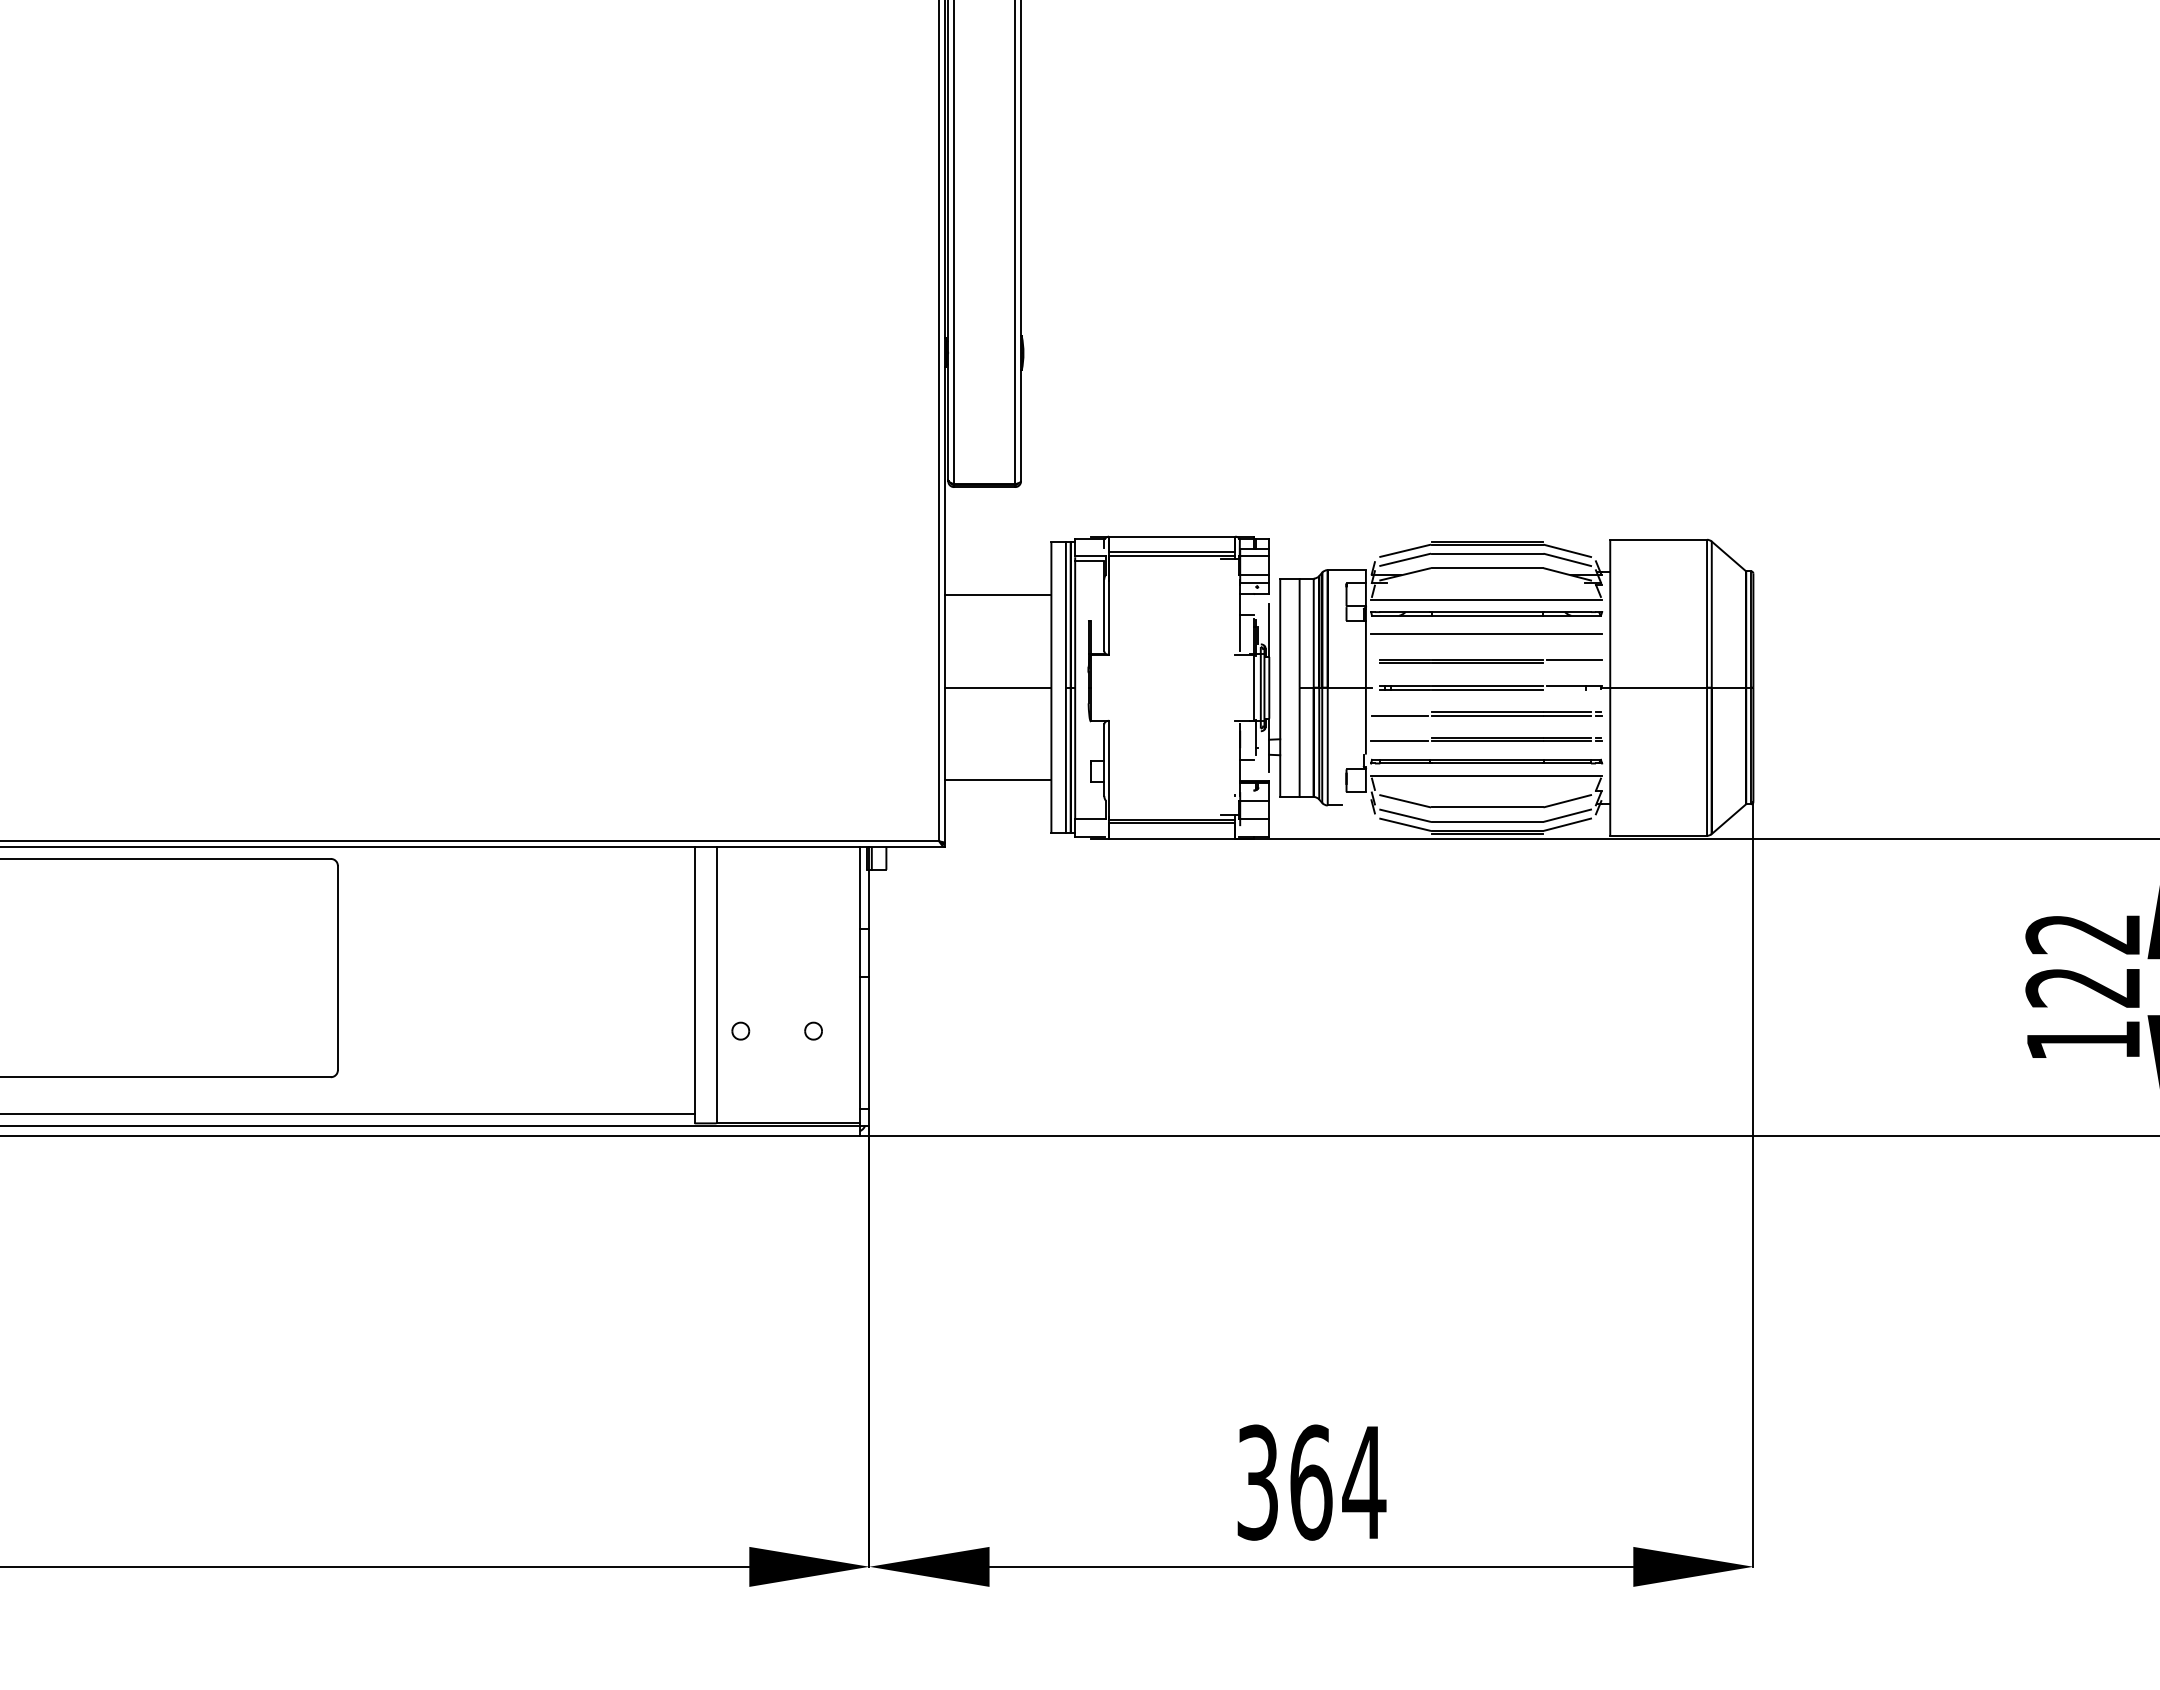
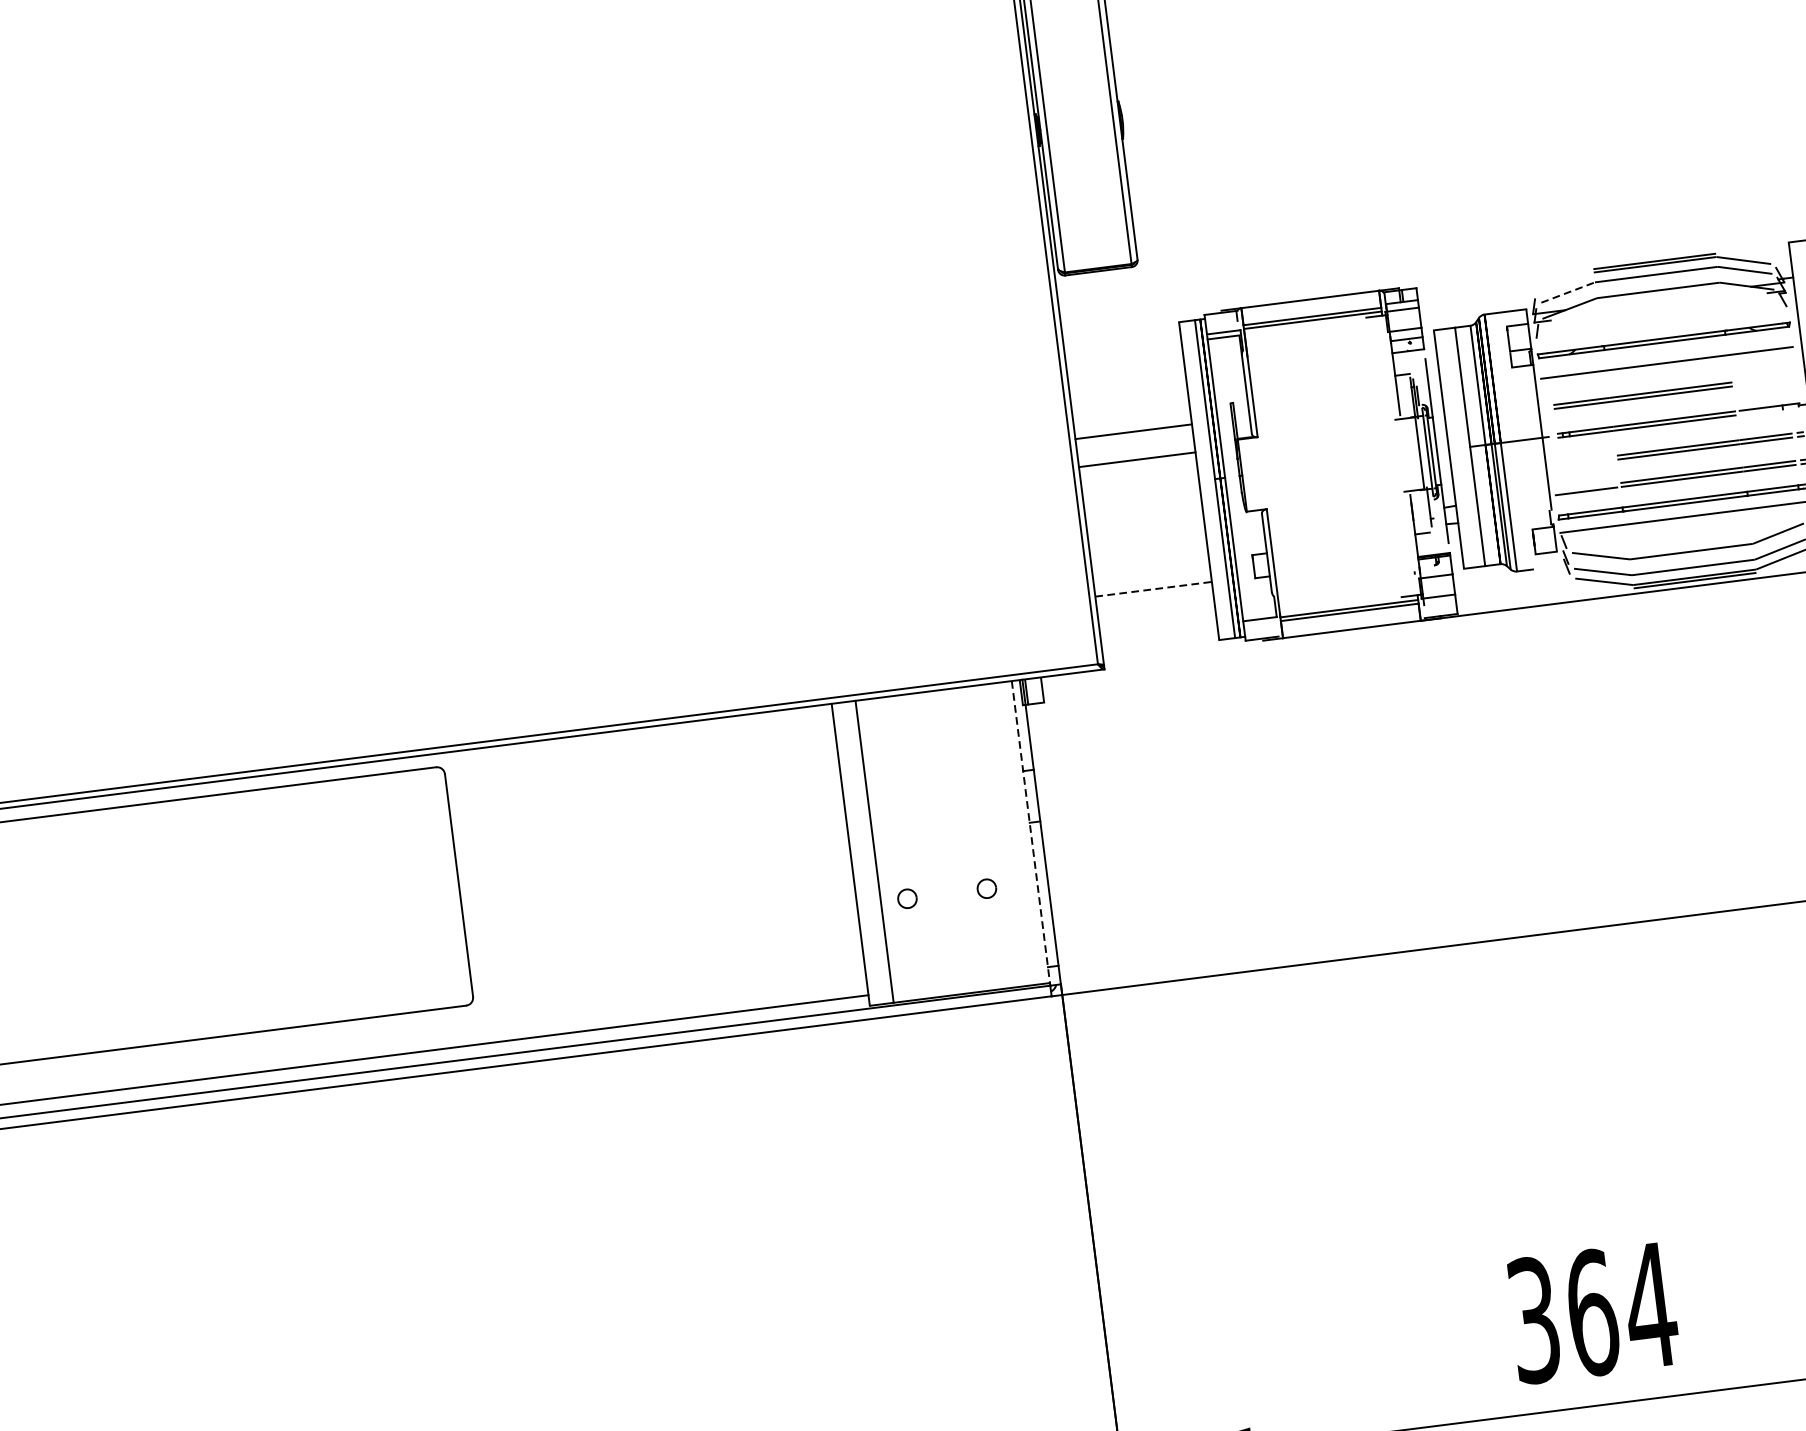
line: (1405, 550) -> (1566, 282), removed
line: (1405, 559) -> (1568, 292), solid -> dashed
line: (997, 595) -> (1136, 459), moved
line: (1486, 599) -> (1661, 324), removed
line: (1573, 659) -> (1765, 378), removed
line: (997, 687) -> (1133, 431), moved
line: (1399, 716) -> (1583, 464), removed
line: (998, 780) -> (1154, 589), solid -> dashed
line: (859, 985) -> (1030, 832), solid -> dashed

